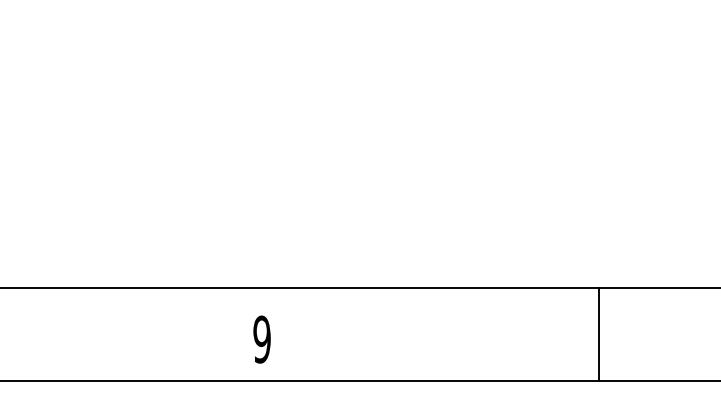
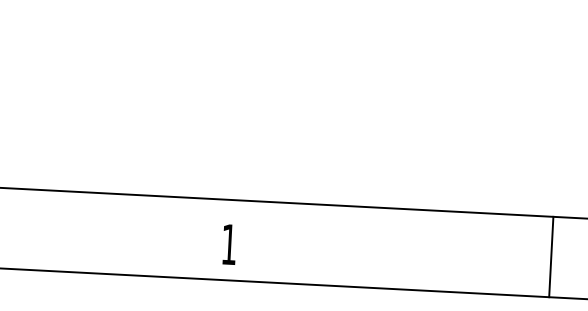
line: (598, 333) -> (551, 256), moved
text: (261, 339) -> (228, 244), 9 -> 1

